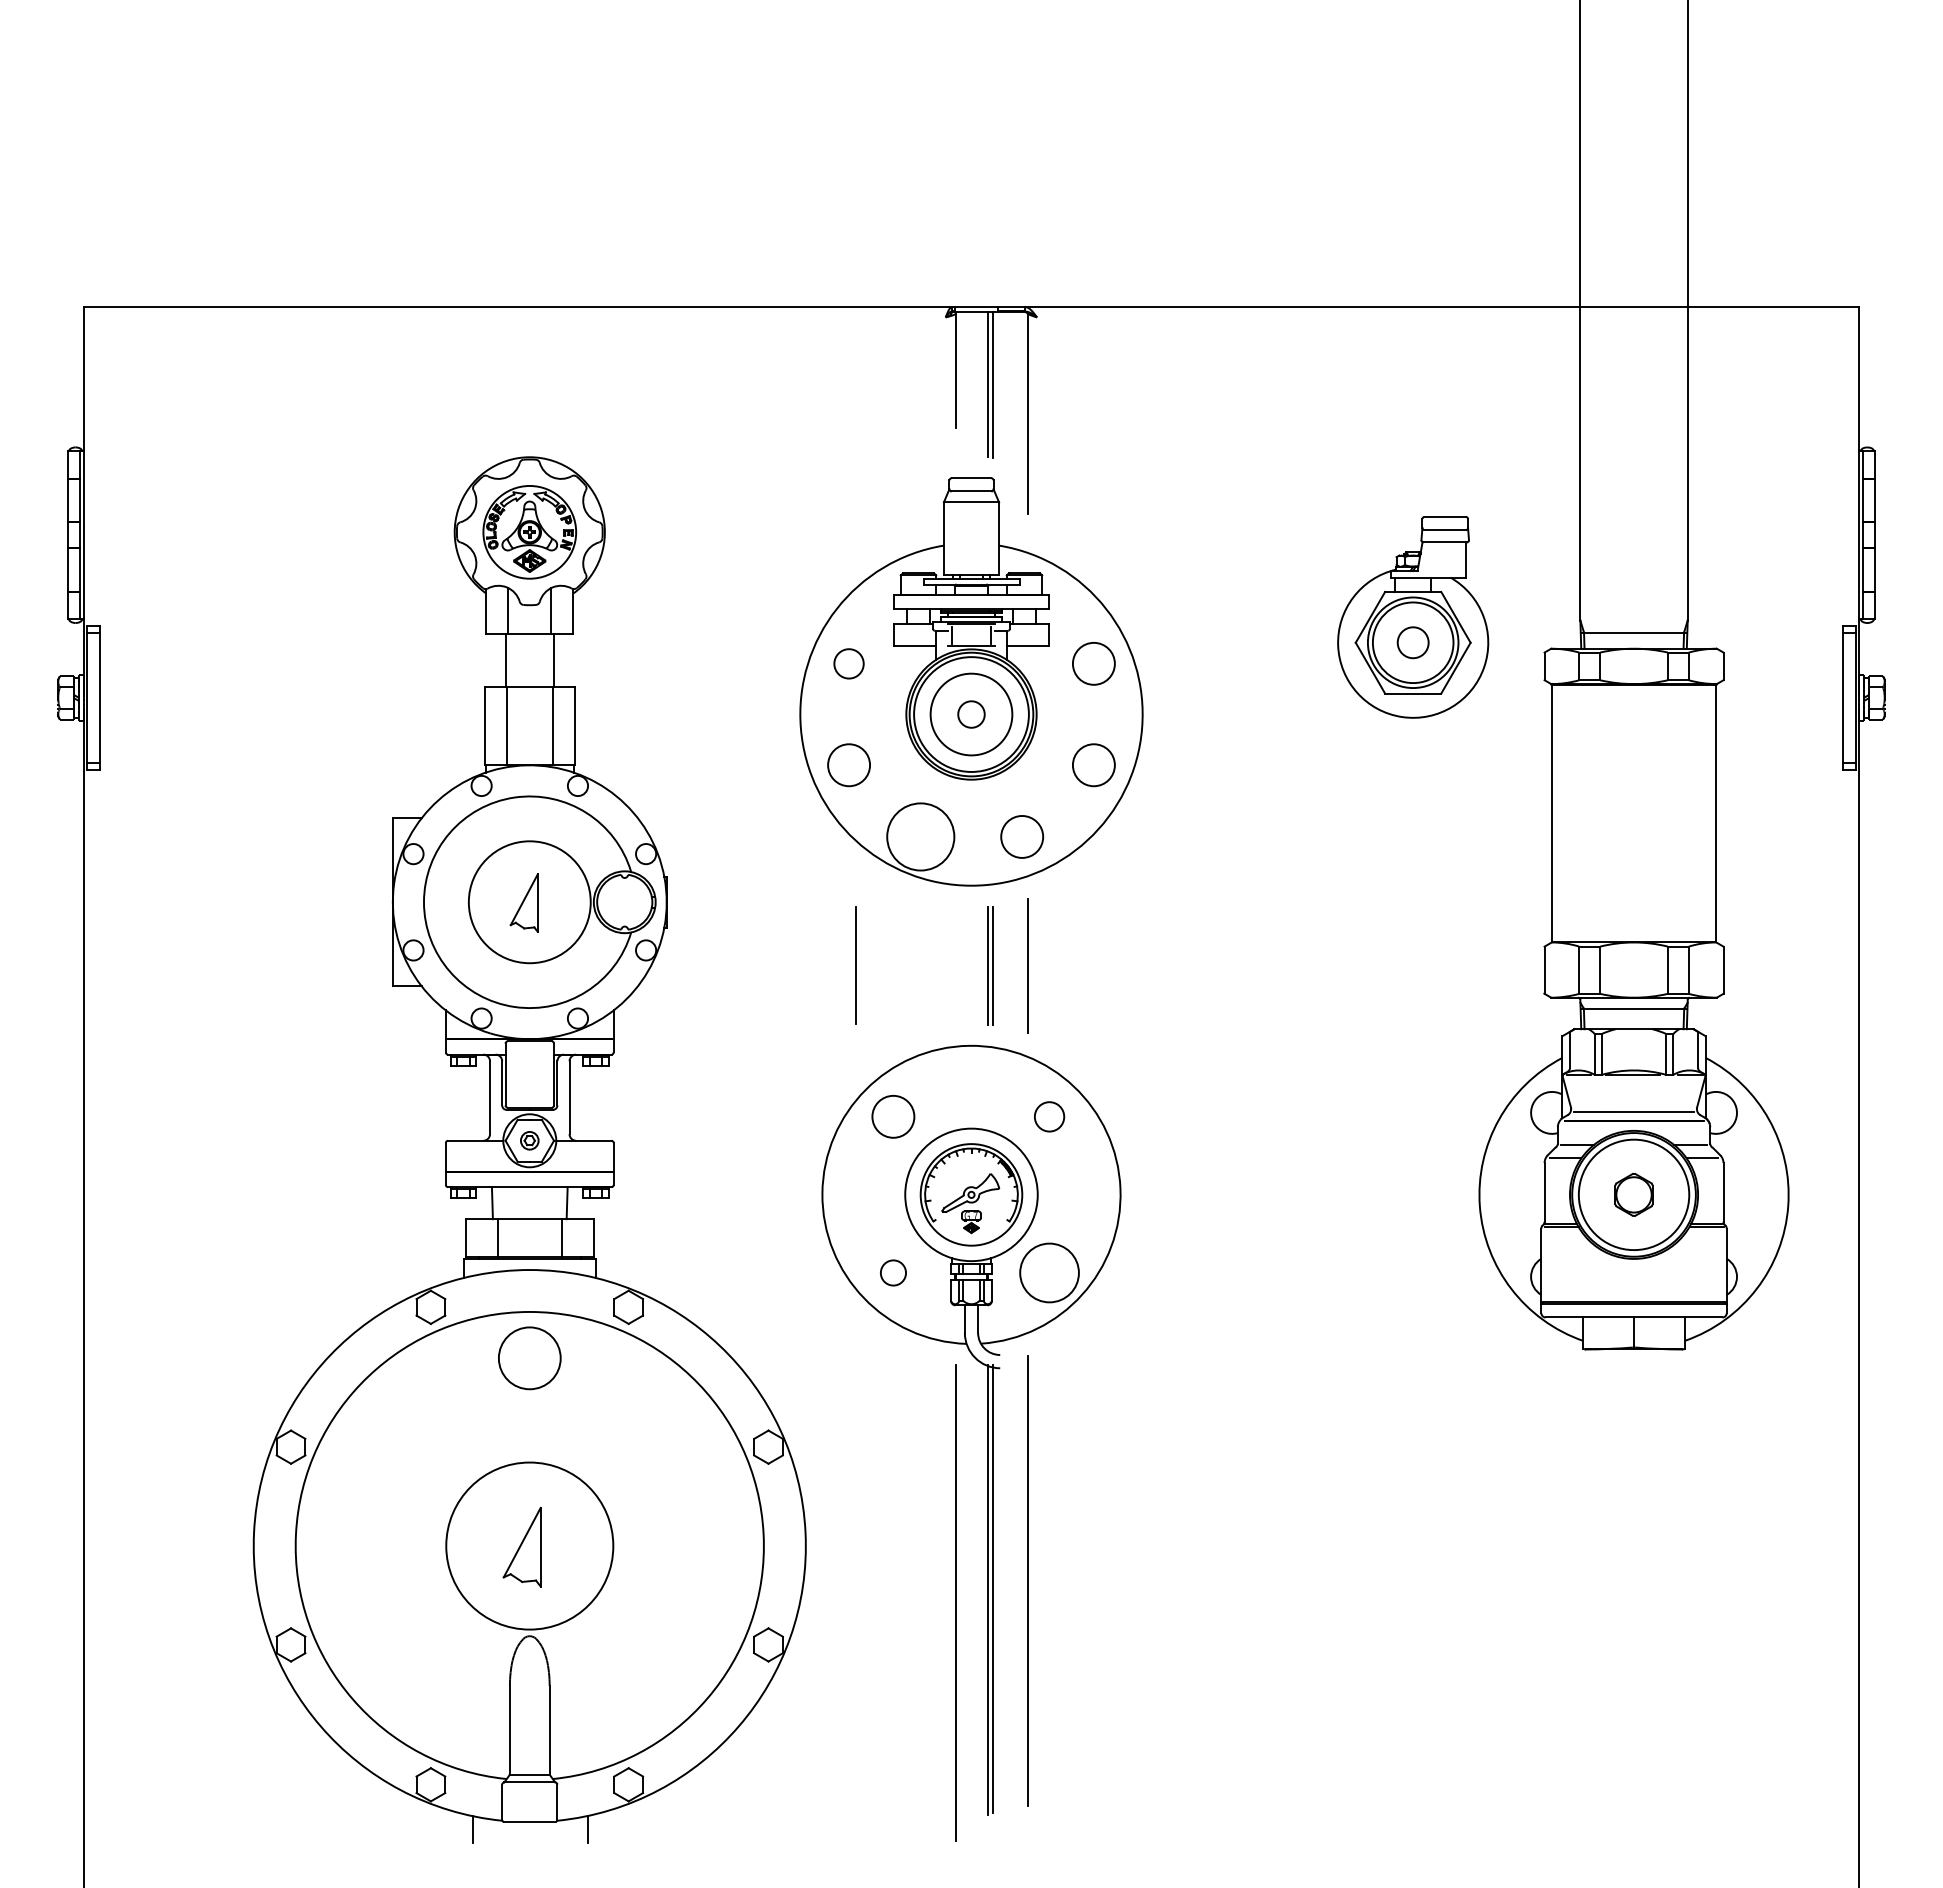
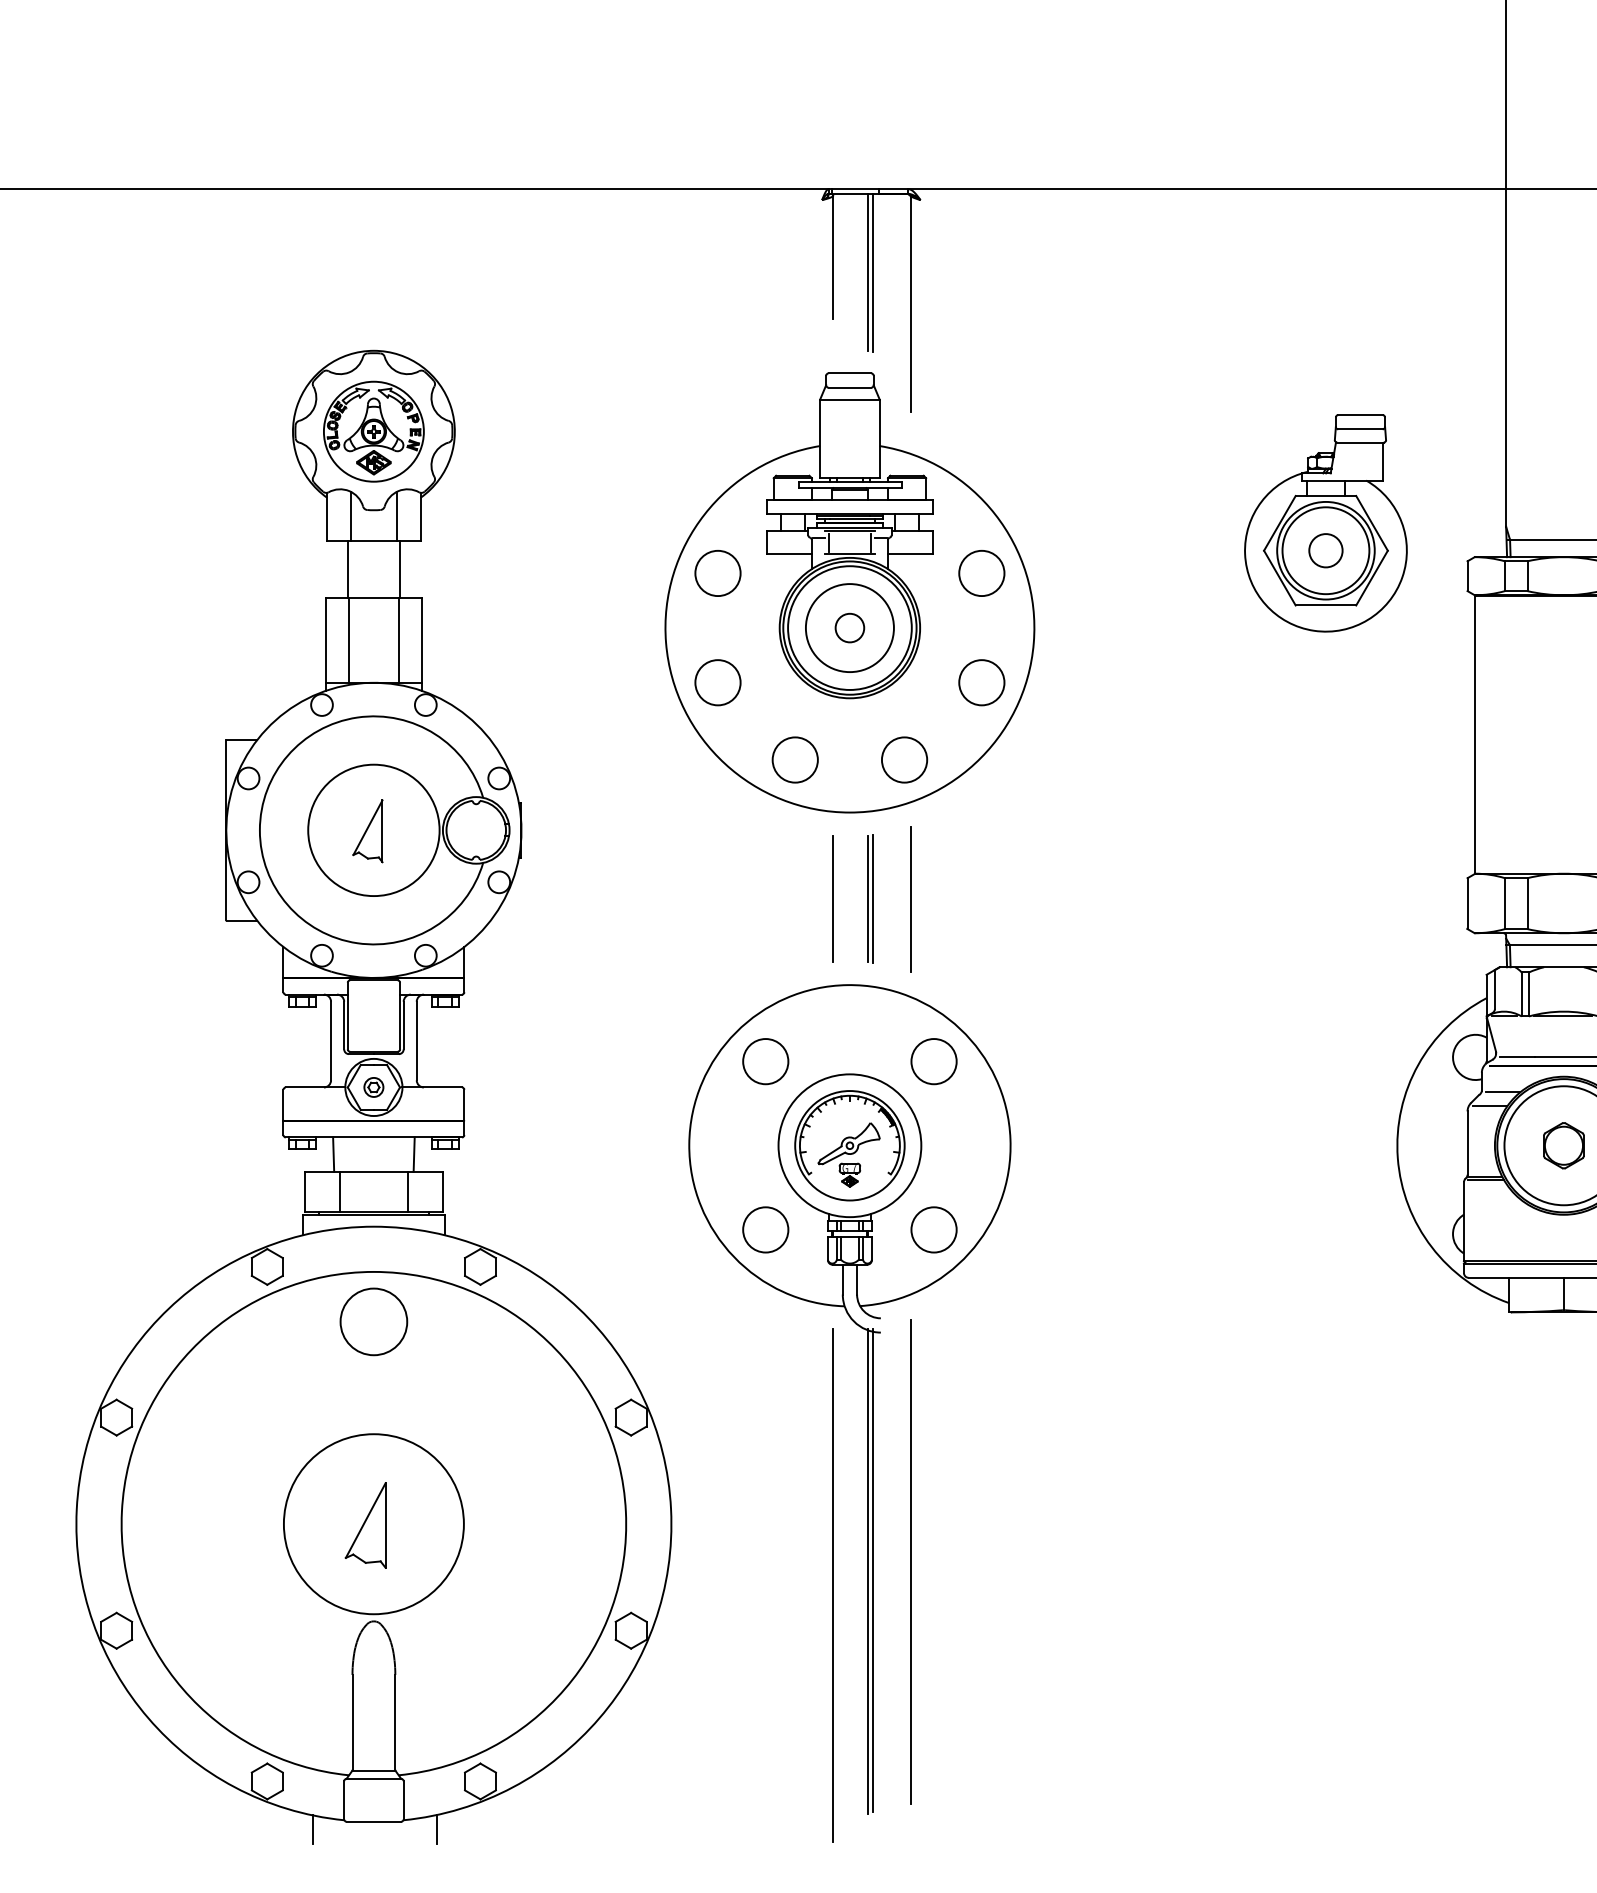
circle: (848, 663) -> (717, 573), size x1.43
circle: (920, 836) -> (794, 759), size x0.62
line: (855, 965) -> (832, 898), moved
circle: (1049, 1116) -> (933, 1061), size x1.43
circle: (893, 1272) -> (765, 1229), size x1.67
circle: (1049, 1272) -> (933, 1229), size x0.71

